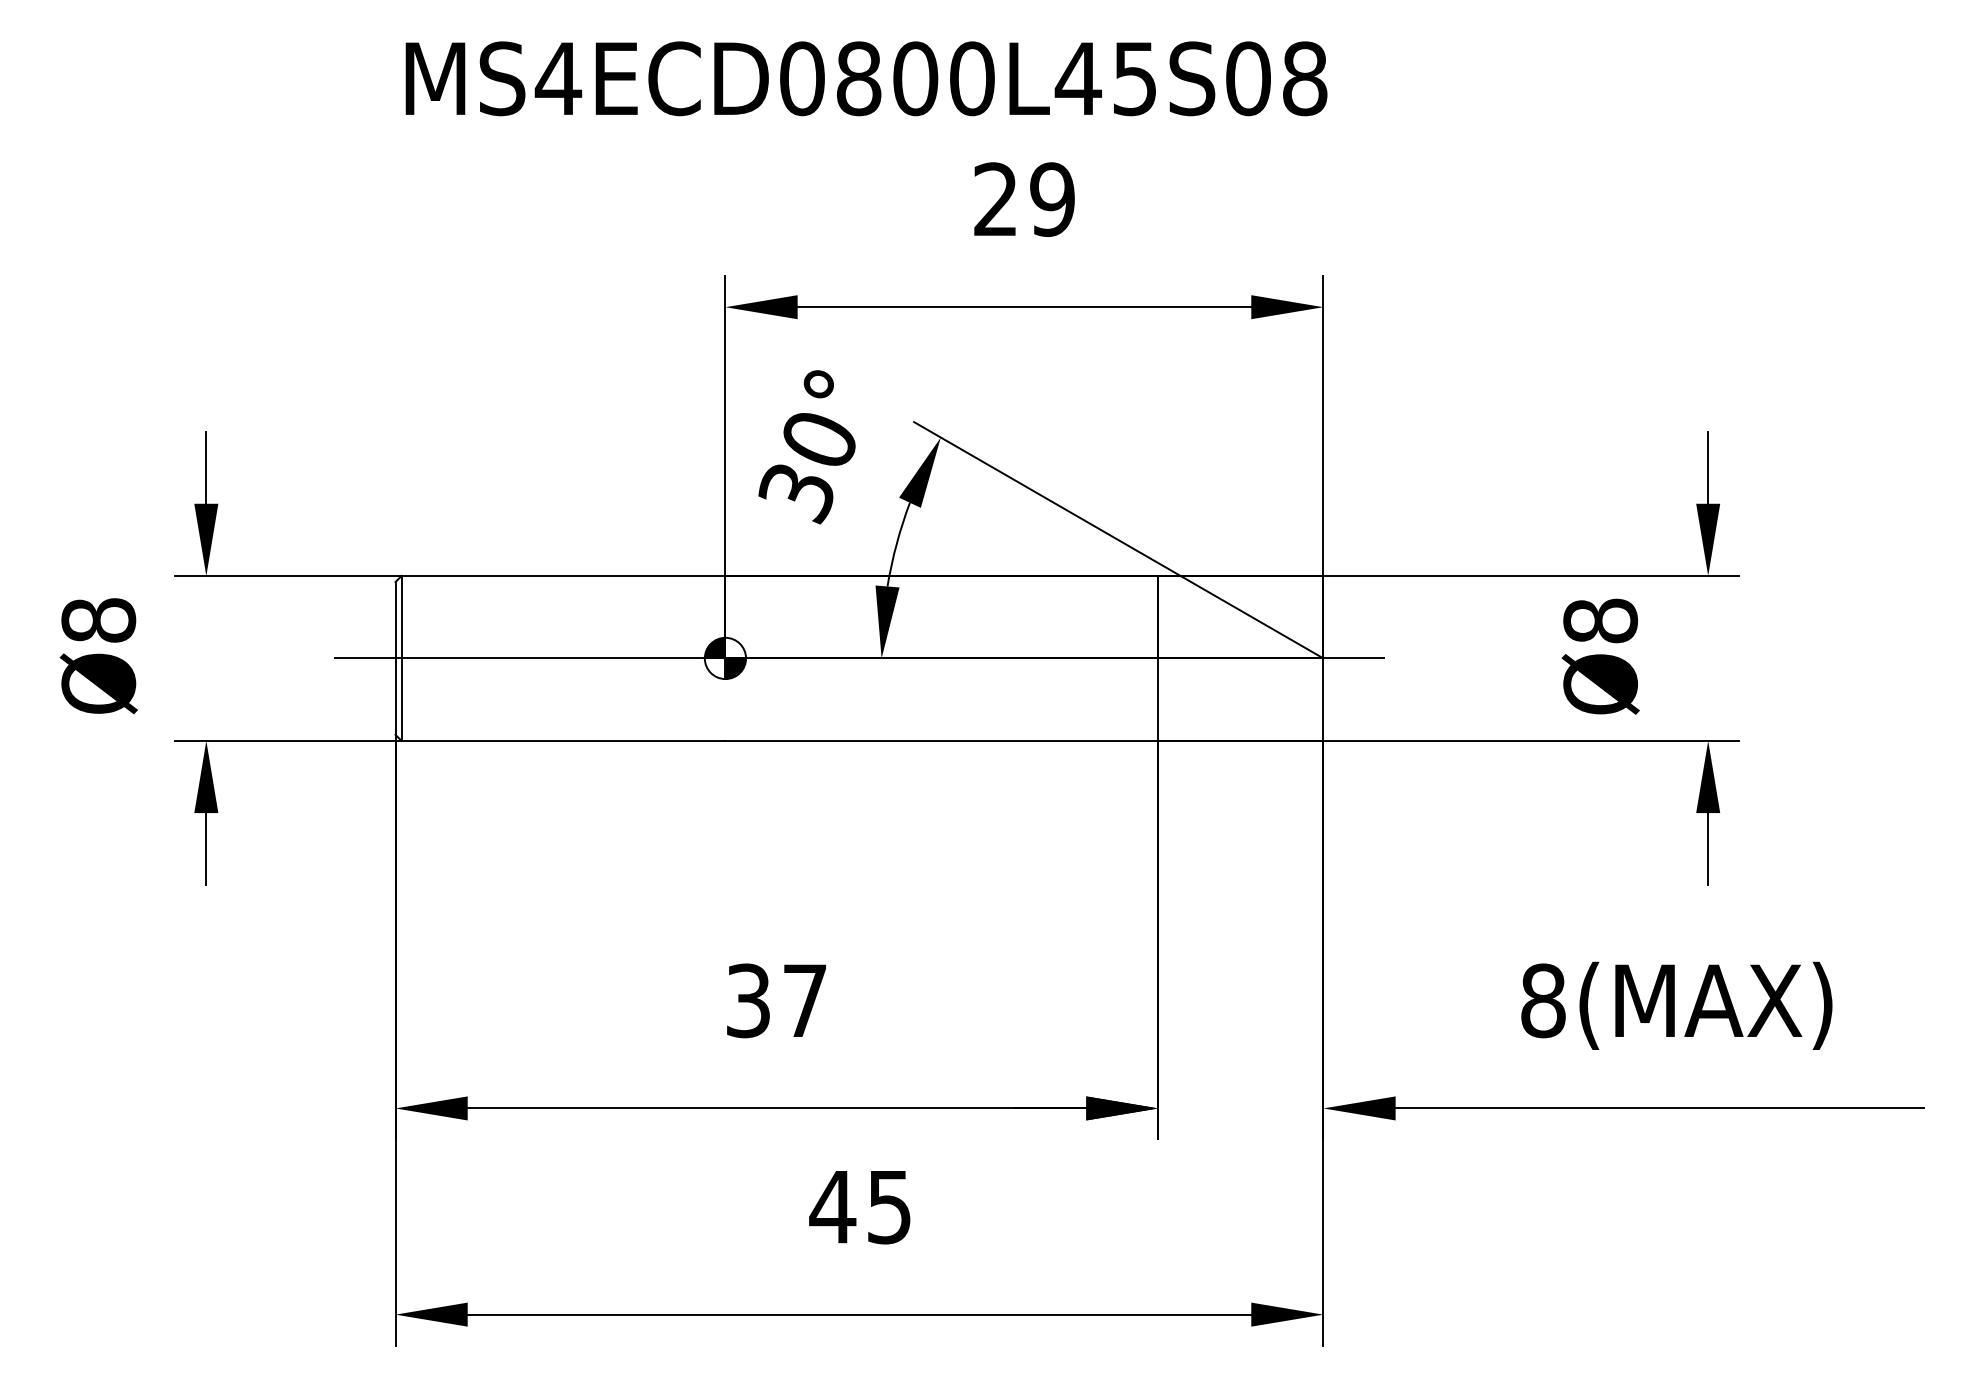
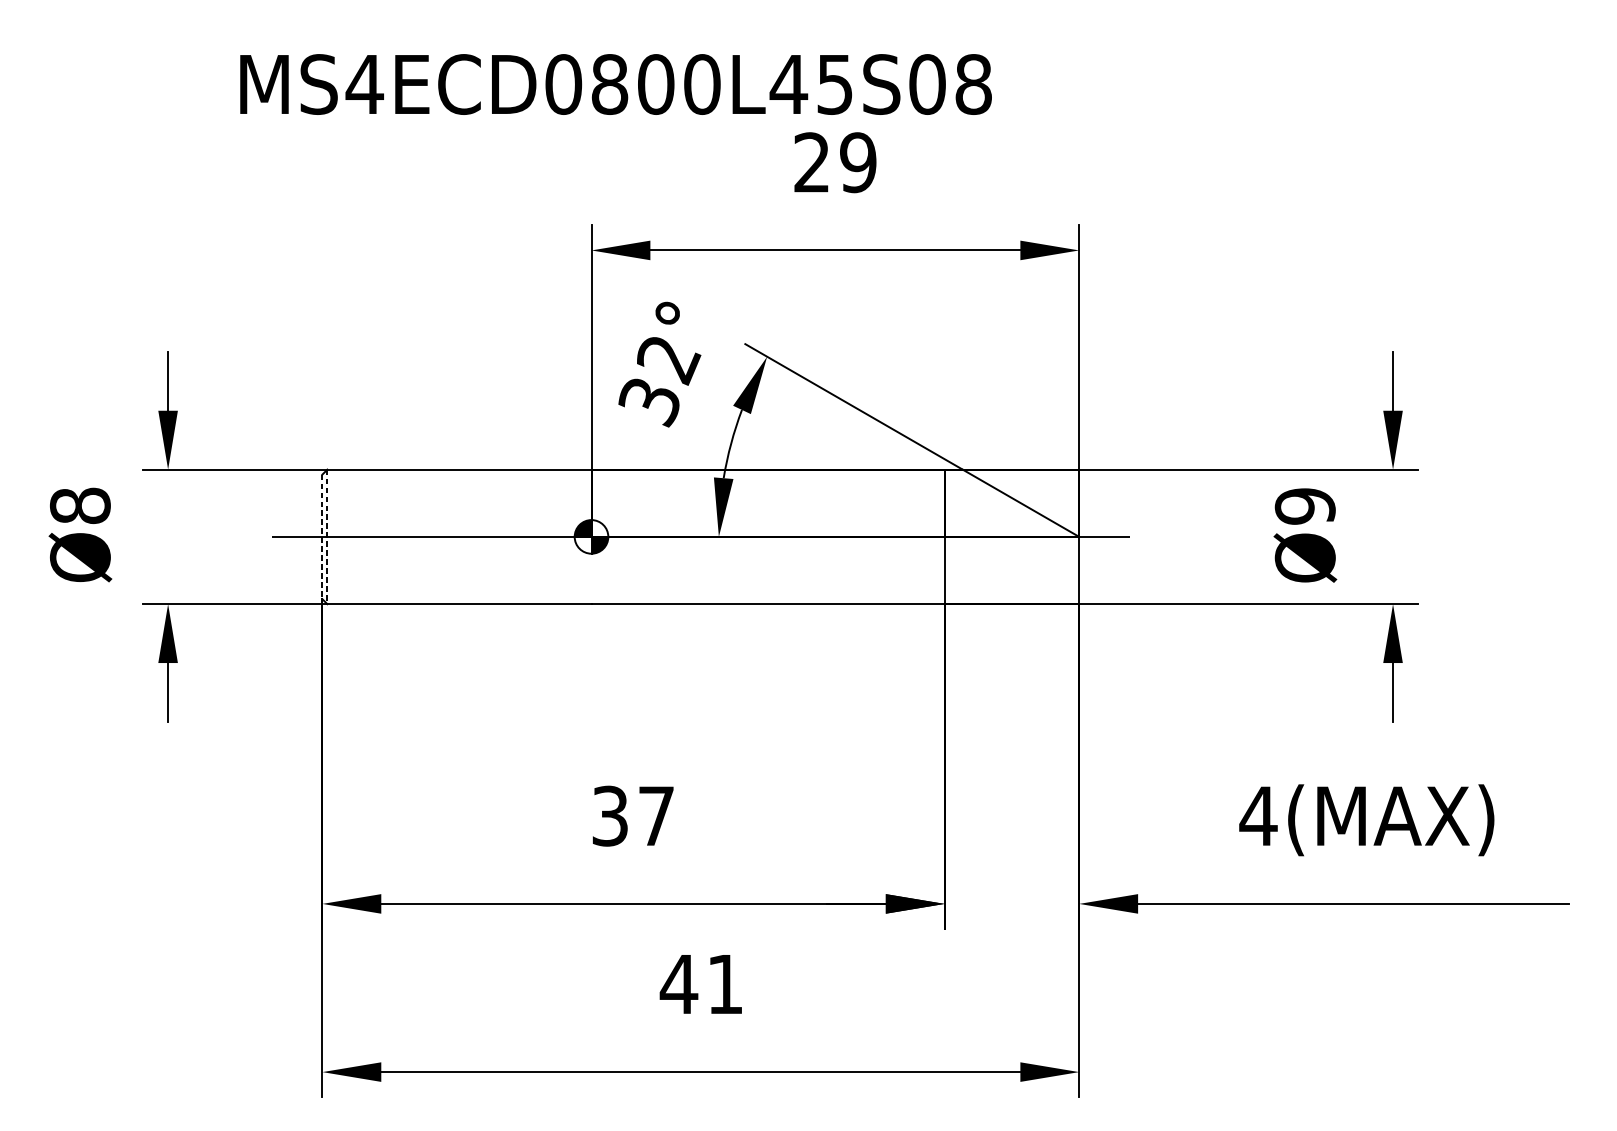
text: (866, 78) -> (616, 84), moved
text: (820, 443) -> (669, 361), 30° -> 32°
text: (1600, 620) -> (1305, 505), Ø8 -> Ø9
line: (395, 658) -> (322, 536), solid -> dashed
line: (401, 658) -> (327, 536), solid -> dashed
text: (1542, 1000) -> (1257, 815), 8(MAX) -> 4(MAX)
text: (889, 1207) -> (725, 984), 45 -> 41

